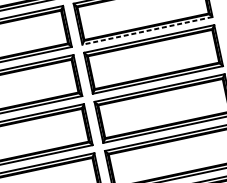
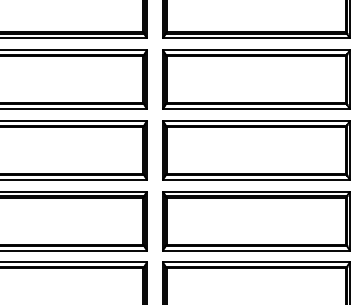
line: (147, 30) -> (256, 38), dashed -> solid

